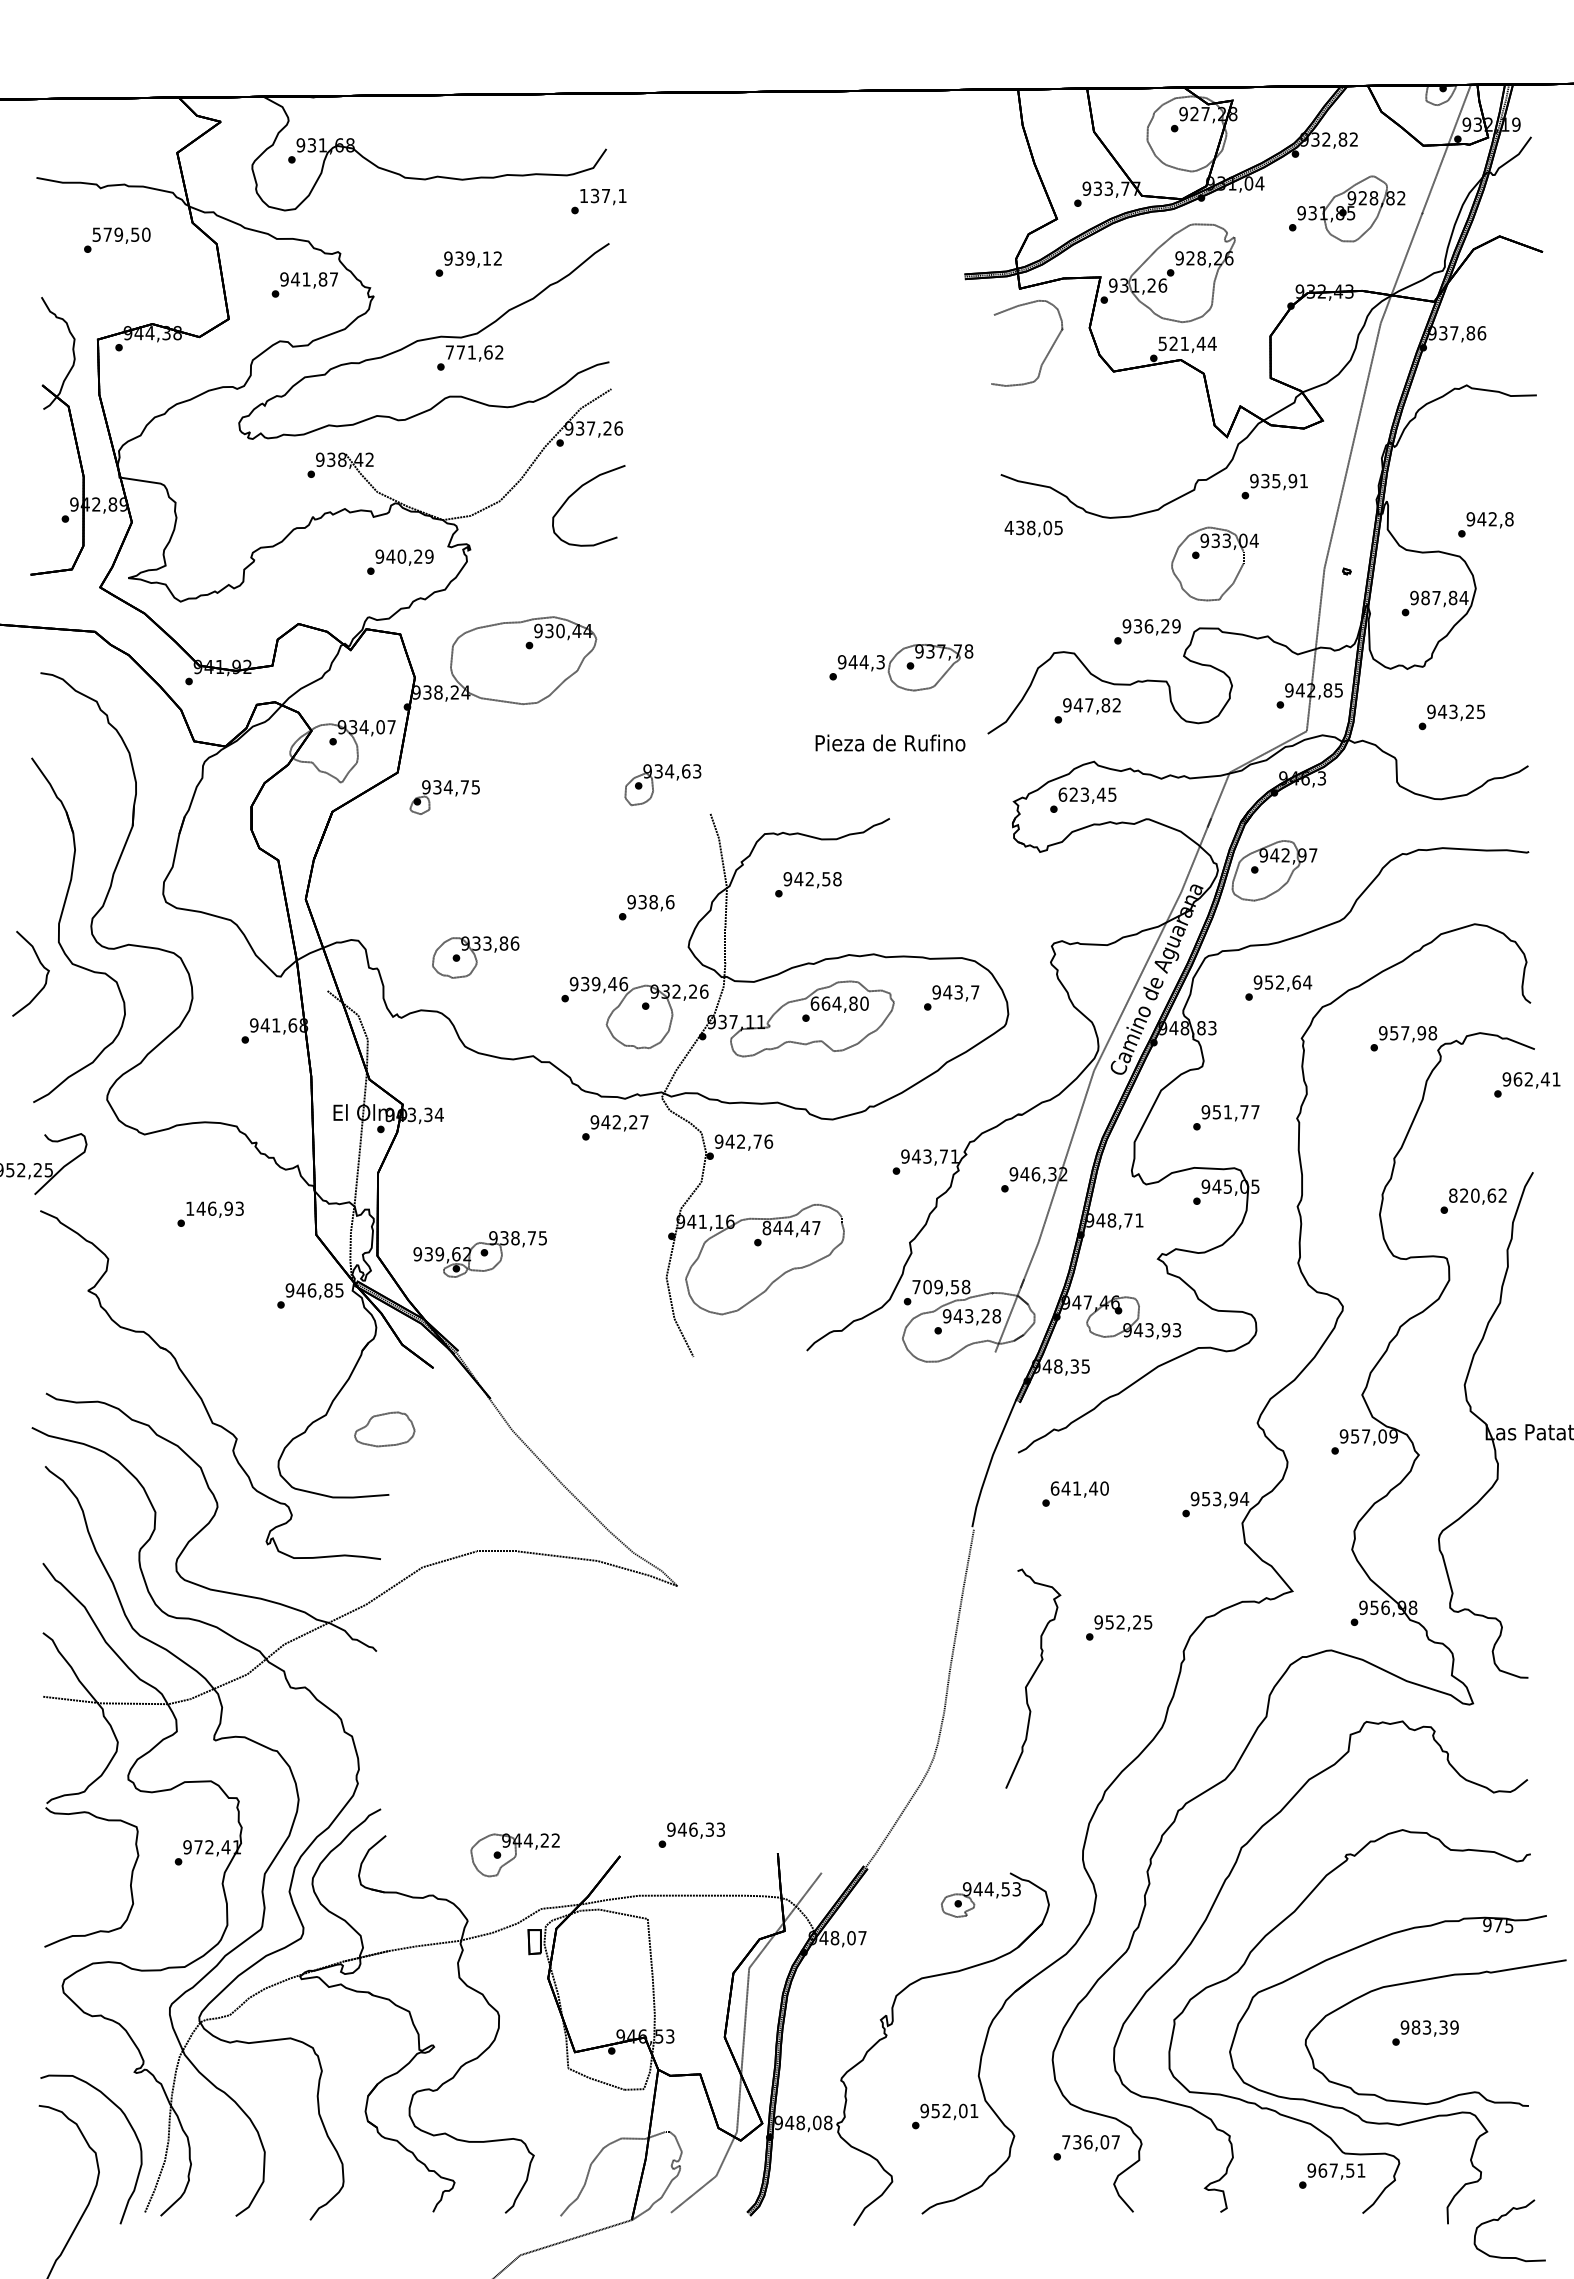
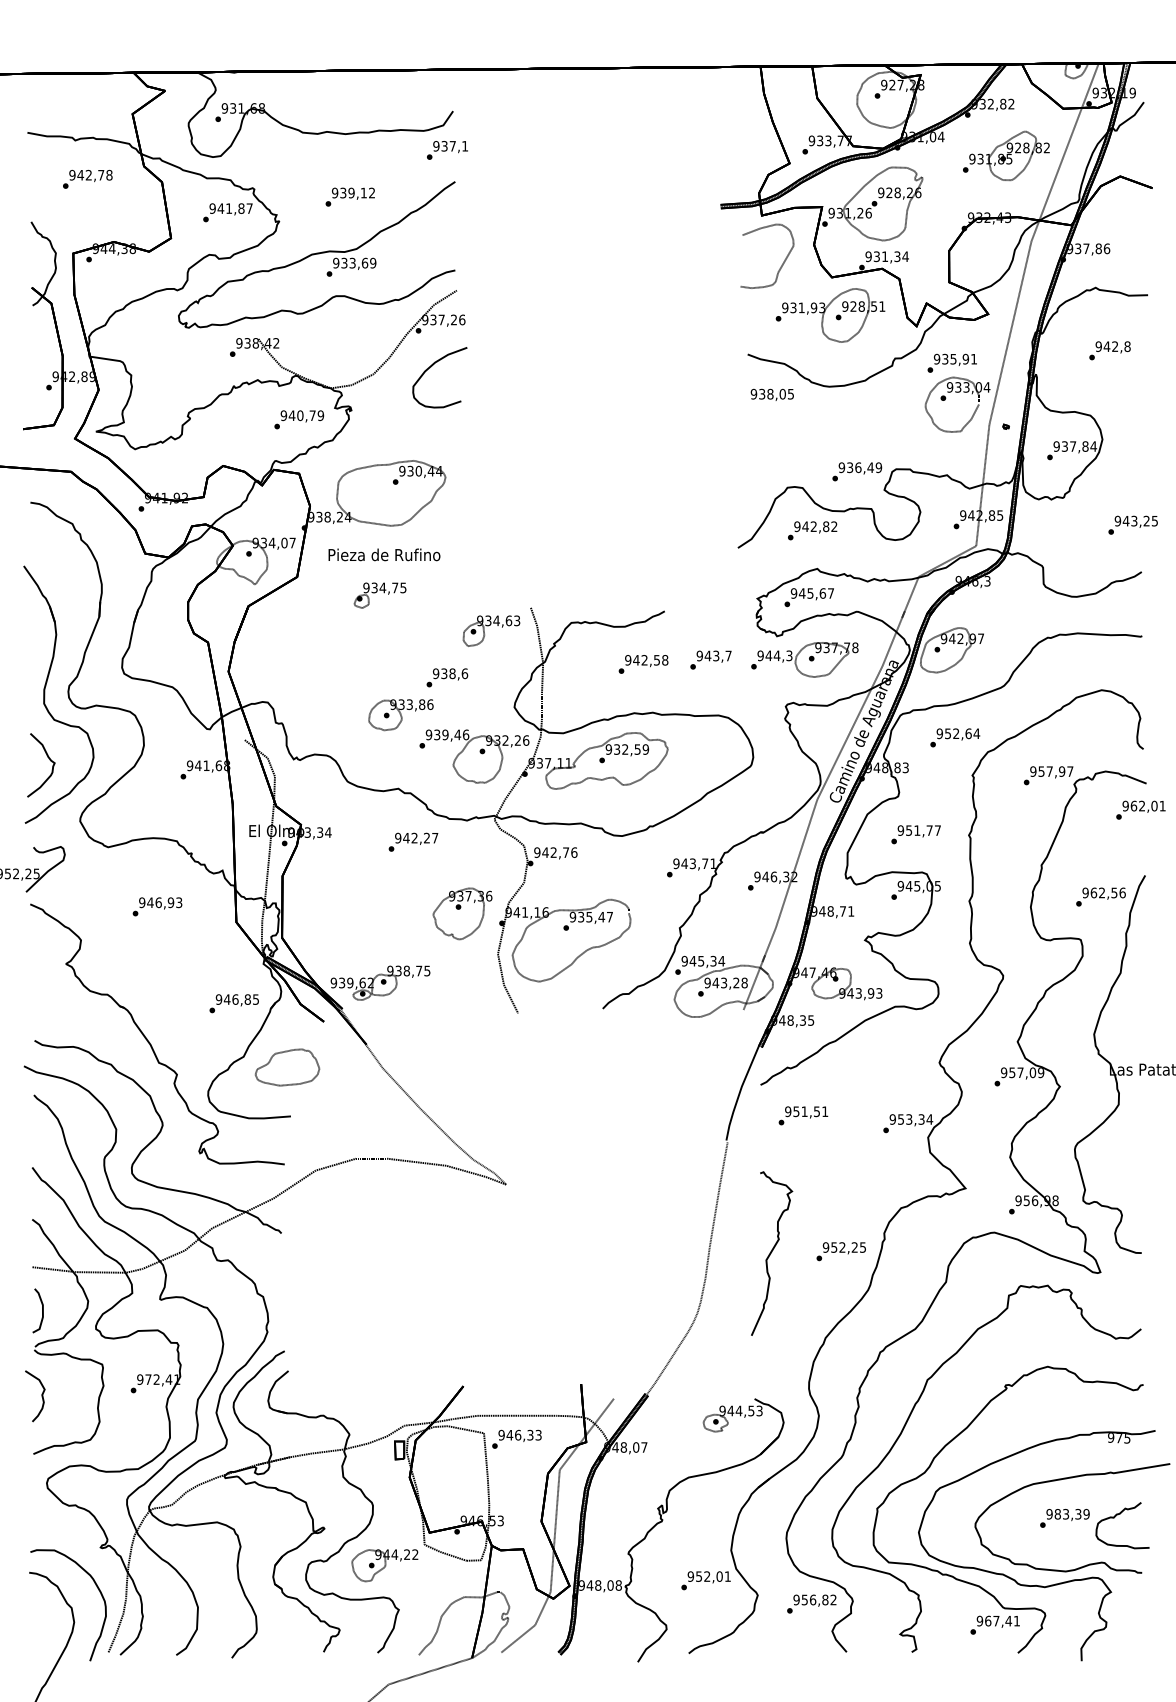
text: (583, 195) -> (436, 145), 137,1 -> 937,1
text: (121, 234) -> (90, 175), 579,50 -> 942,78
text: (1181, 343) -> (882, 256), 521,44 -> 931,34
text: (474, 352) -> (354, 263), 771,62 -> 933,69
part: (1111, 422) -> (830, 315), added
text: (1485, 524) -> (1109, 350), moved
text: (1008, 527) -> (753, 393), 438,05 -> 938,05
part: (1214, 547) -> (957, 392), moved
text: (418, 556) -> (312, 415), 940,29 -> 940,79
text: (1425, 598) -> (1064, 446), 987,84 -> 937,84
text: (1164, 626) -> (869, 467), 936,29 -> 936,49
part: (901, 667) -> (804, 659), moved
text: (1089, 705) -> (813, 526), 947,82 -> 942,82
text: (1451, 717) -> (1132, 525), moved
text: (890, 742) -> (384, 554), moved
part: (660, 778) -> (489, 626), moved
text: (1087, 794) -> (812, 593), 623,45 -> 945,67
part: (444, 797) -> (379, 595), moved
text: (808, 884) -> (643, 664), moved
text: (646, 907) -> (447, 677), moved
part: (475, 957) -> (400, 715), moved
curve: (40, 964) -> (48, 758), moved
text: (951, 997) -> (710, 659), moved
text: (839, 1003) -> (627, 749), 664,80 -> 932,59
text: (1432, 1033) -> (1070, 771), 957,98 -> 957,97
text: (1544, 1079) -> (1153, 806), 962,41 -> 962,01
text: (615, 1127) -> (413, 842), moved
text: (1478, 1195) -> (1104, 892), 820,62 -> 962,56
text: (189, 1208) -> (141, 902), 146,93 -> 946,93
part: (619, 1223) -> (462, 913), added
text: (777, 1227) -> (580, 916), 844,47 -> 935,47
part: (479, 1254) -> (379, 983), moved
text: (941, 1286) -> (703, 960), 709,58 -> 945,34
text: (310, 1295) -> (234, 1003), moved
part: (384, 1429) -> (287, 1067), size x1.43
text: (1079, 1488) -> (806, 1111), 641,40 -> 951,51
text: (1233, 1498) -> (921, 1119), 953,94 -> 953,34
text: (1119, 1627) -> (841, 1251), moved
curve: (56, 1755) -> (42, 1311), added
text: (691, 1834) -> (516, 1438), moved
part: (514, 1855) -> (384, 1565), moved
curve: (55, 1869) -> (41, 1396), added
text: (1090, 2142) -> (814, 1600), 736,07 -> 956,82
text: (1349, 2170) -> (1008, 1621), 967,51 -> 967,41
curve: (1504, 2216) -> (1118, 1514), moved

